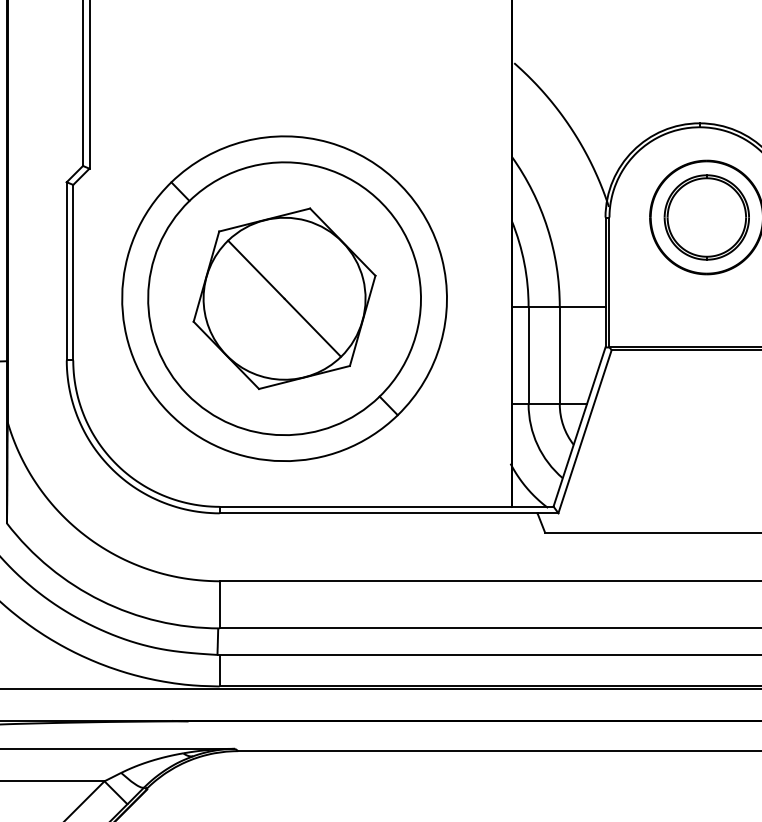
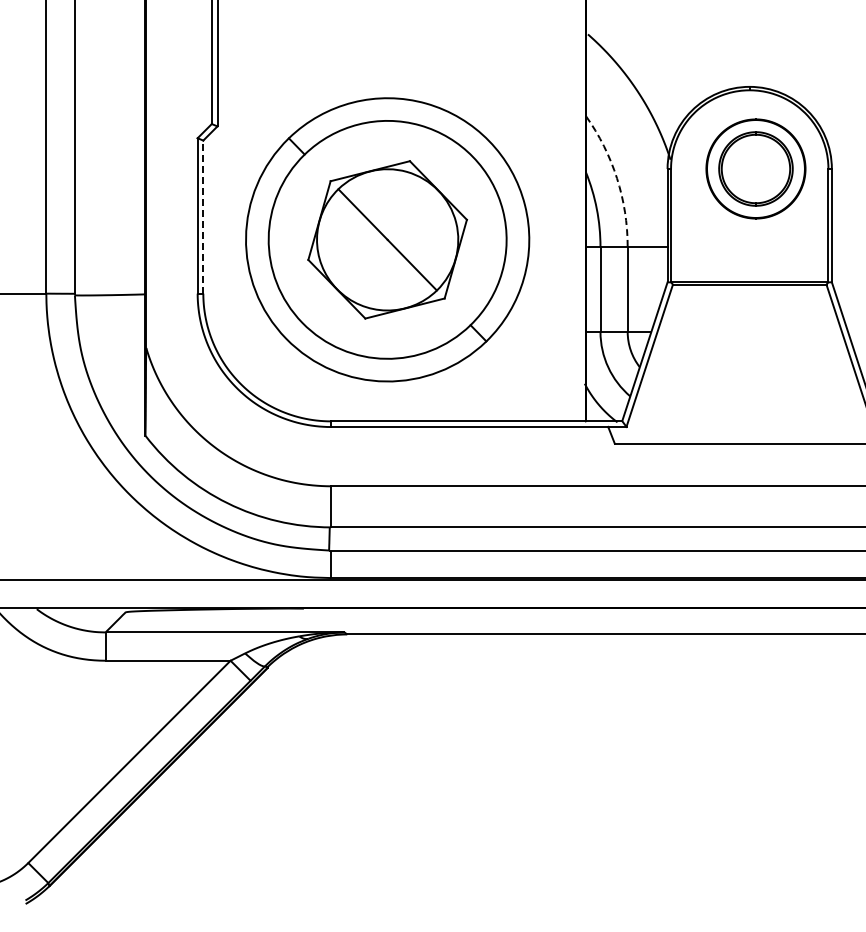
arc: (548, 228) -> (617, 178), solid -> dashed
line: (73, 273) -> (203, 217), solid -> dashed

